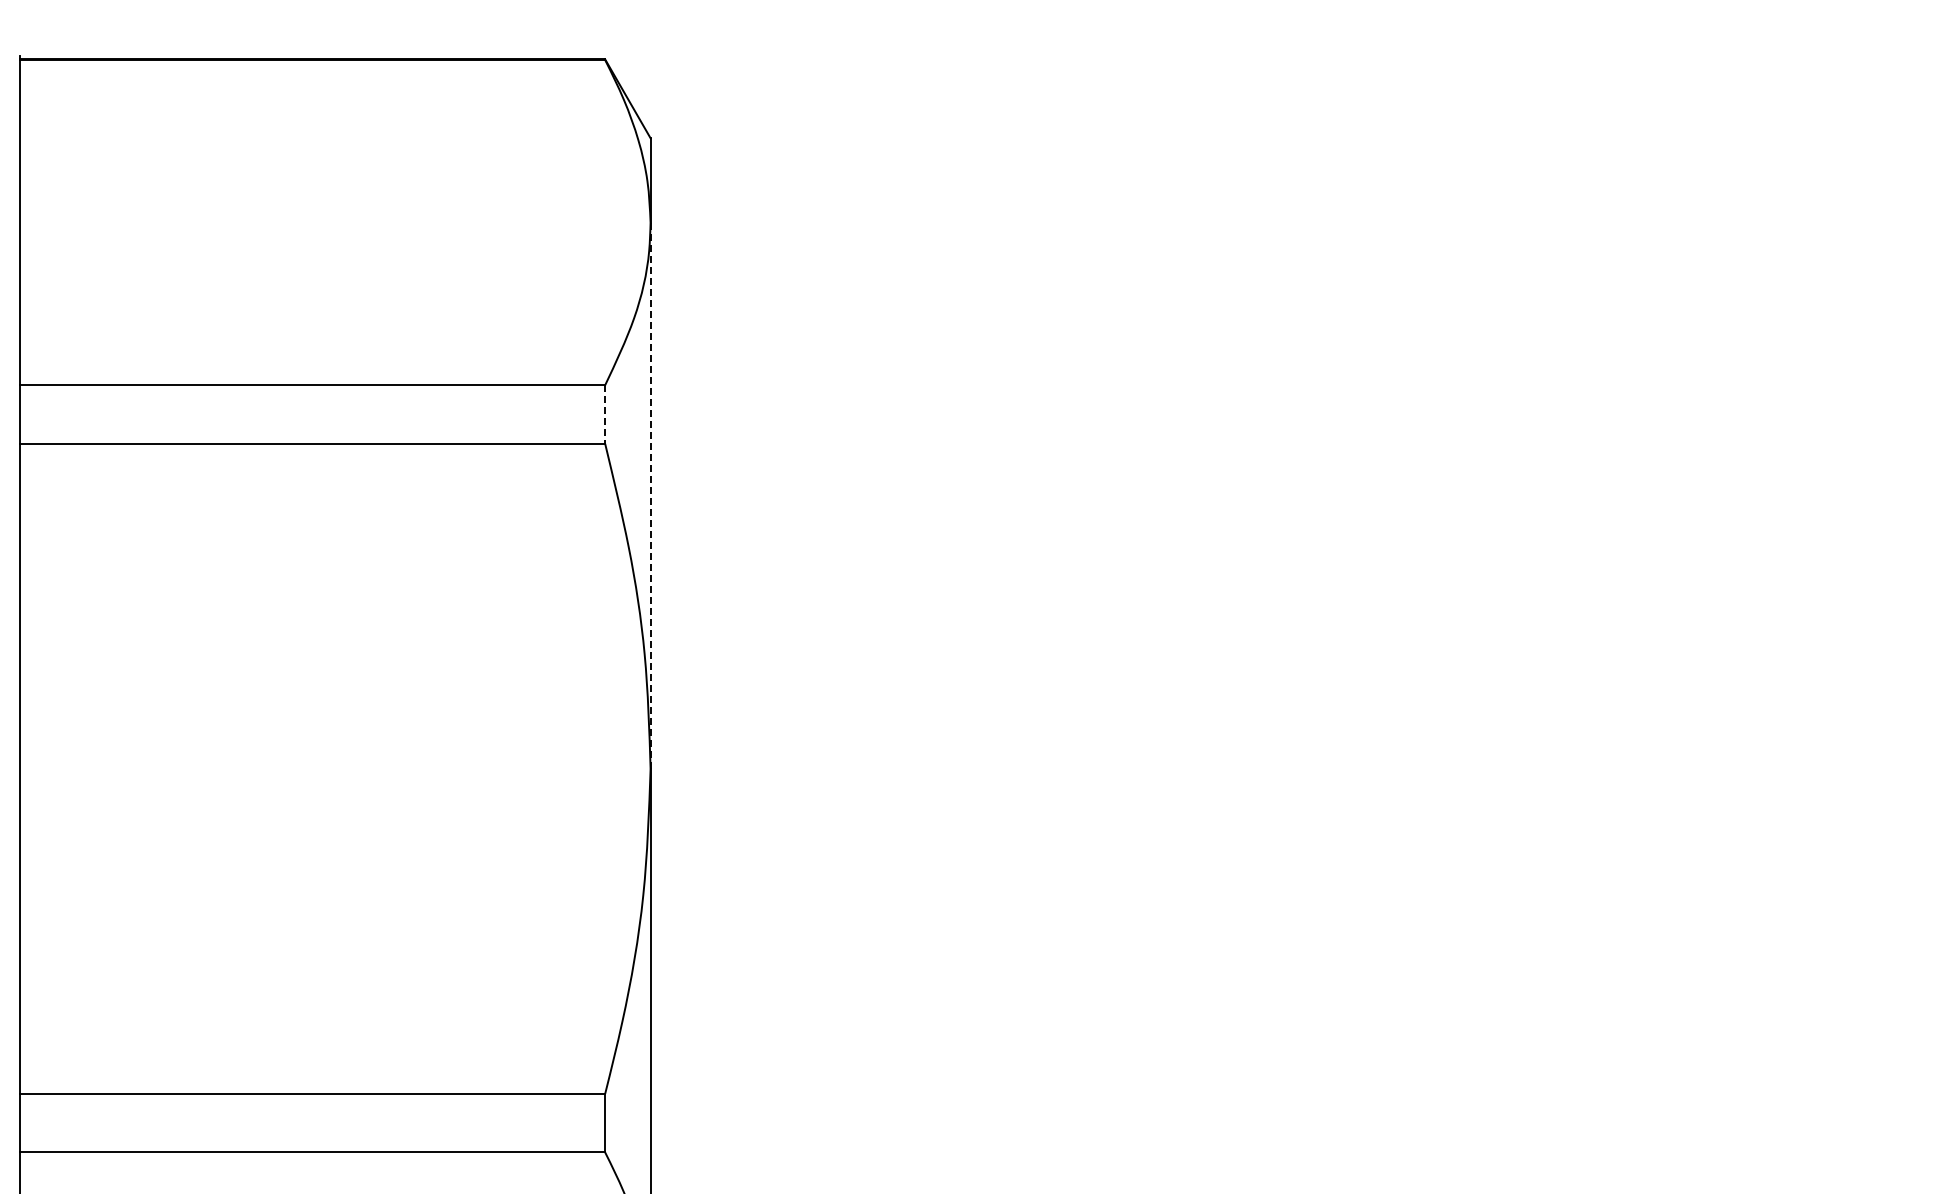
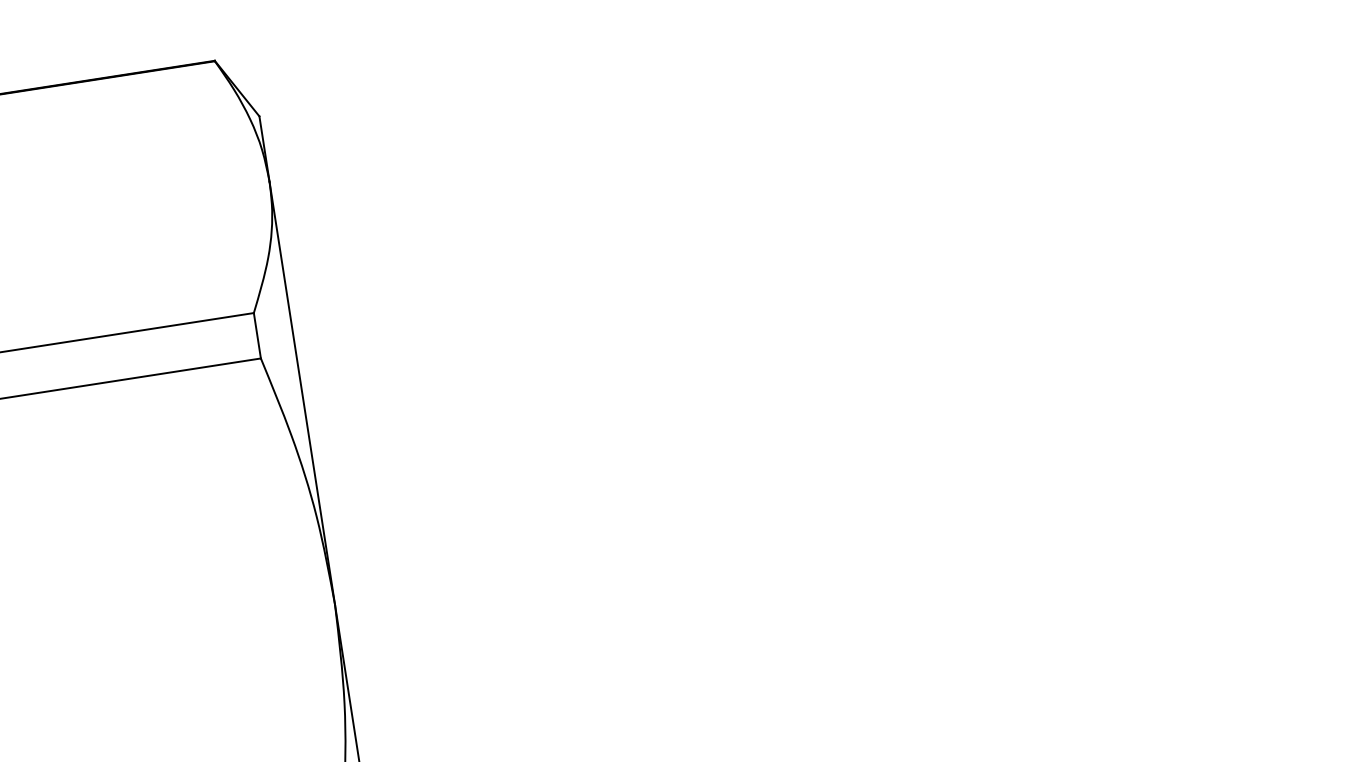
line: (605, 415) -> (257, 336), dashed -> solid
line: (650, 496) -> (302, 393), dashed -> solid

